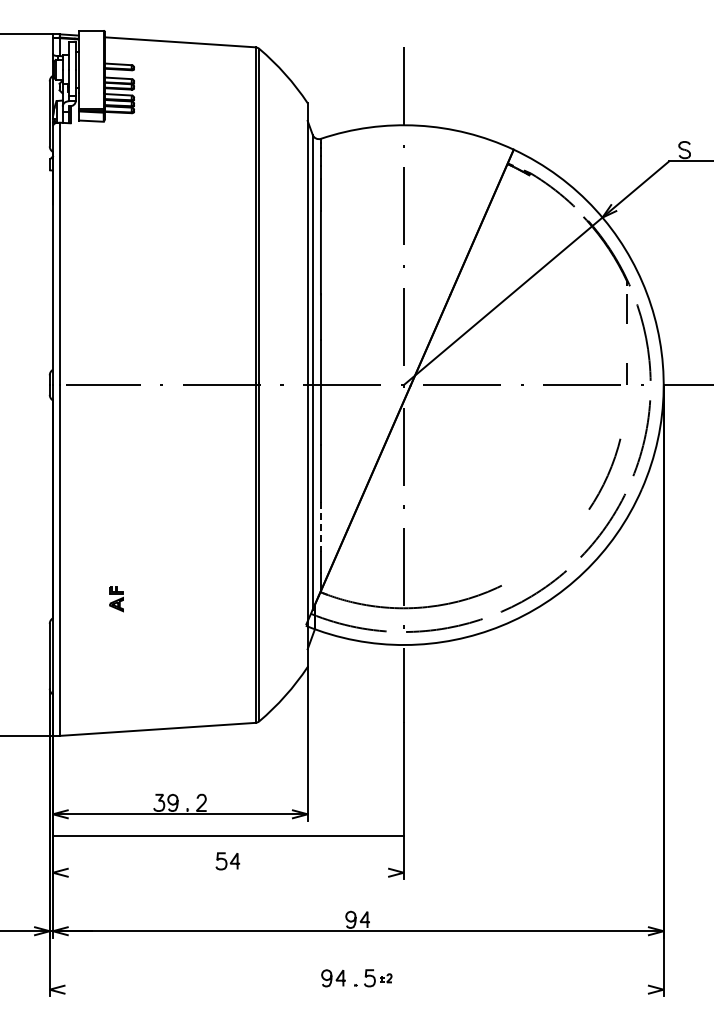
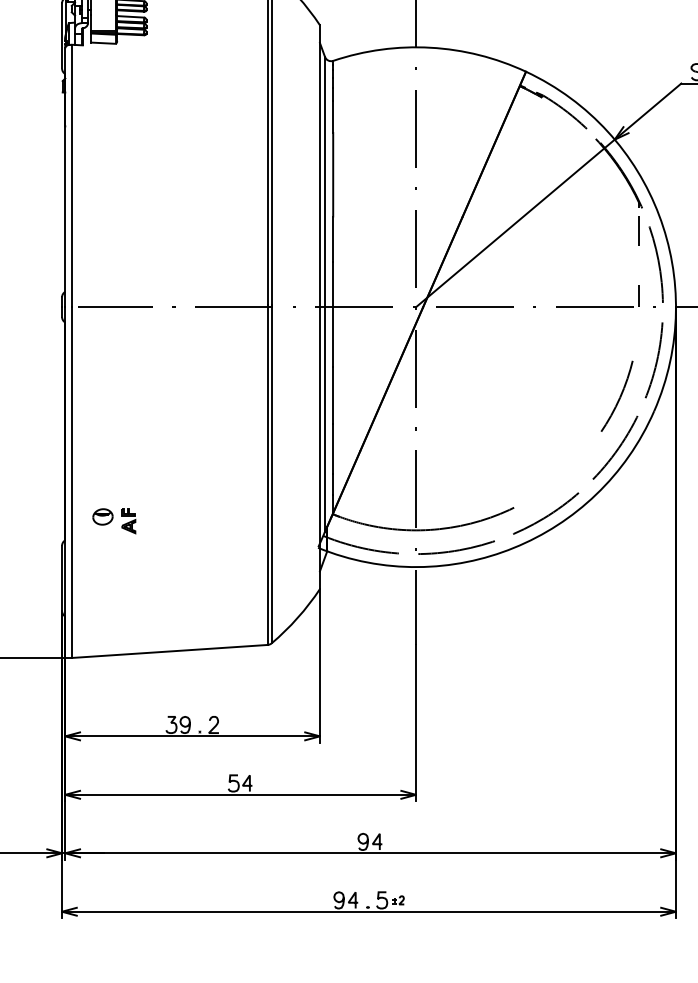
line: (320, 527) -> (332, 449), dashed -> solid
part: (90, 594) -> (102, 516), added
line: (228, 835) -> (240, 794), moved
line: (356, 989) -> (368, 911), added

